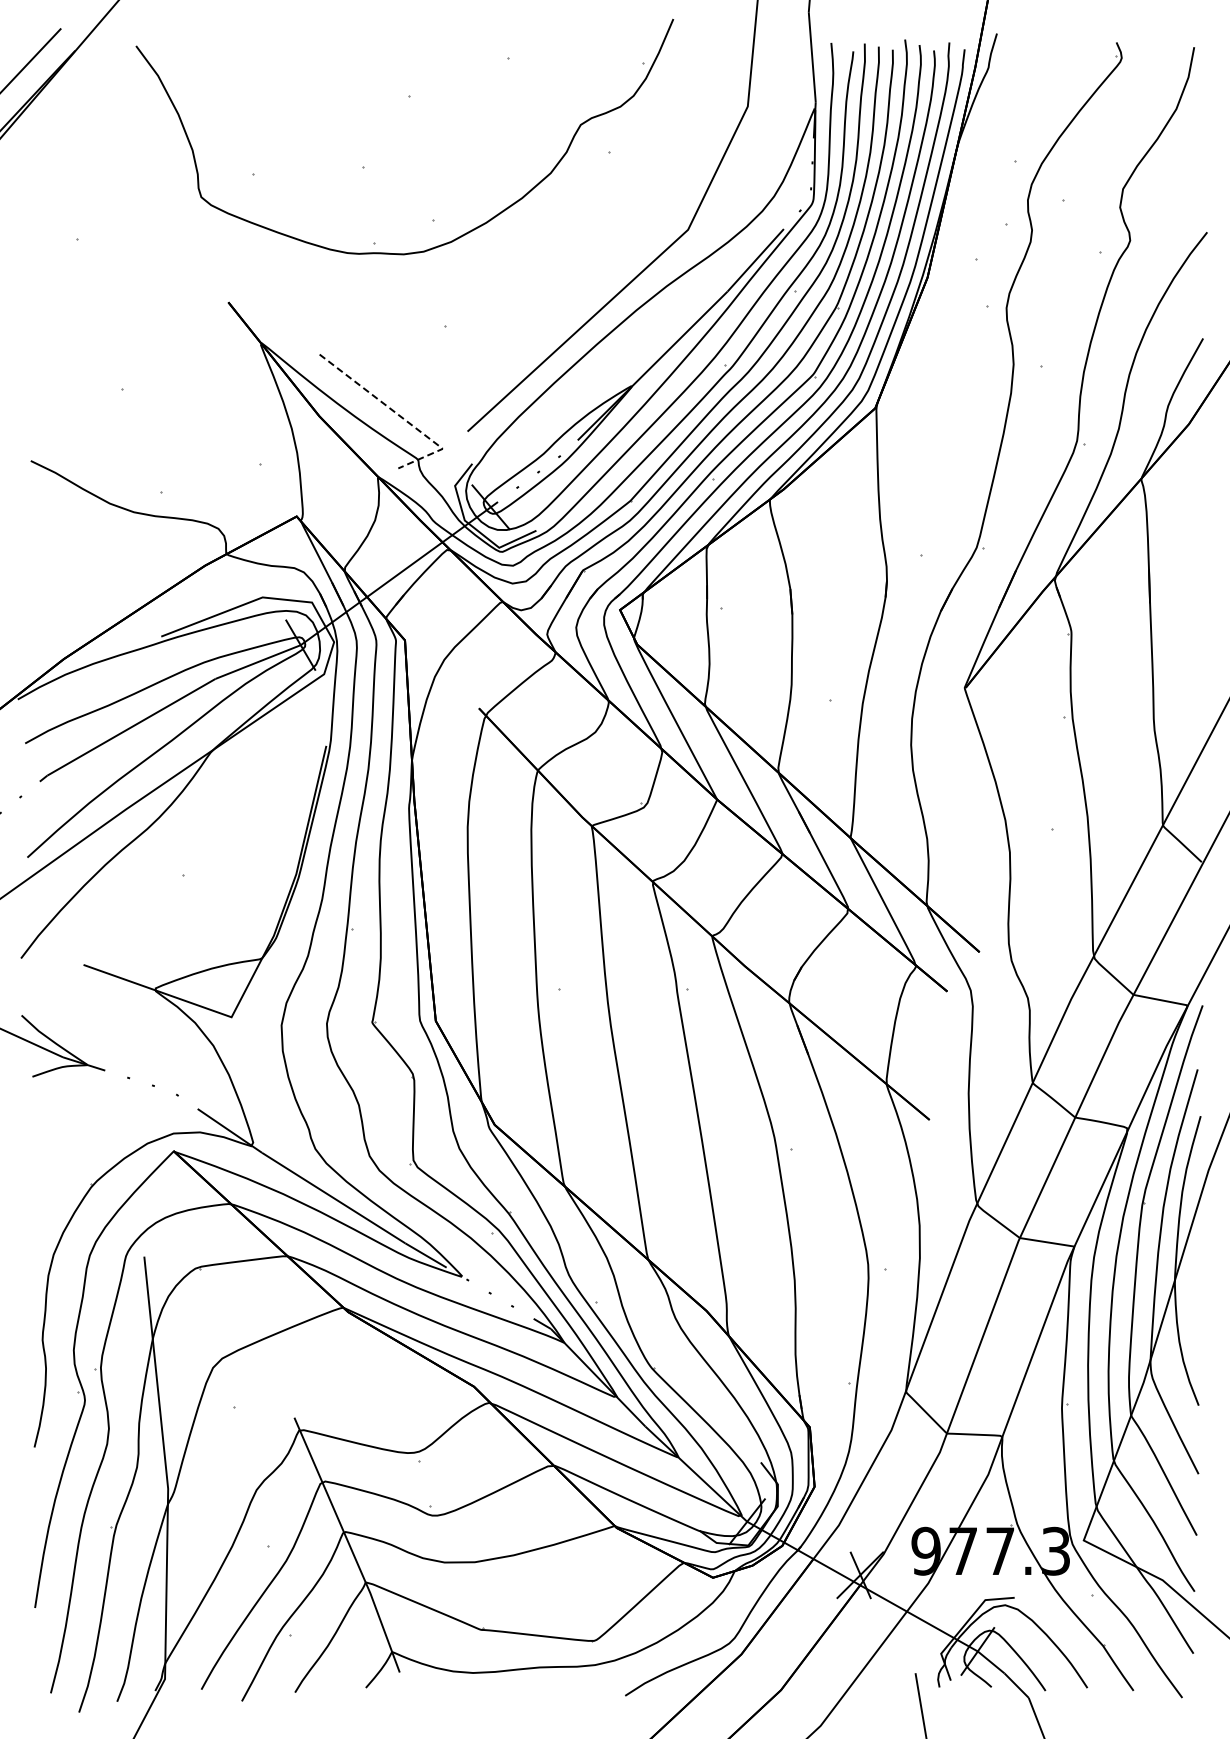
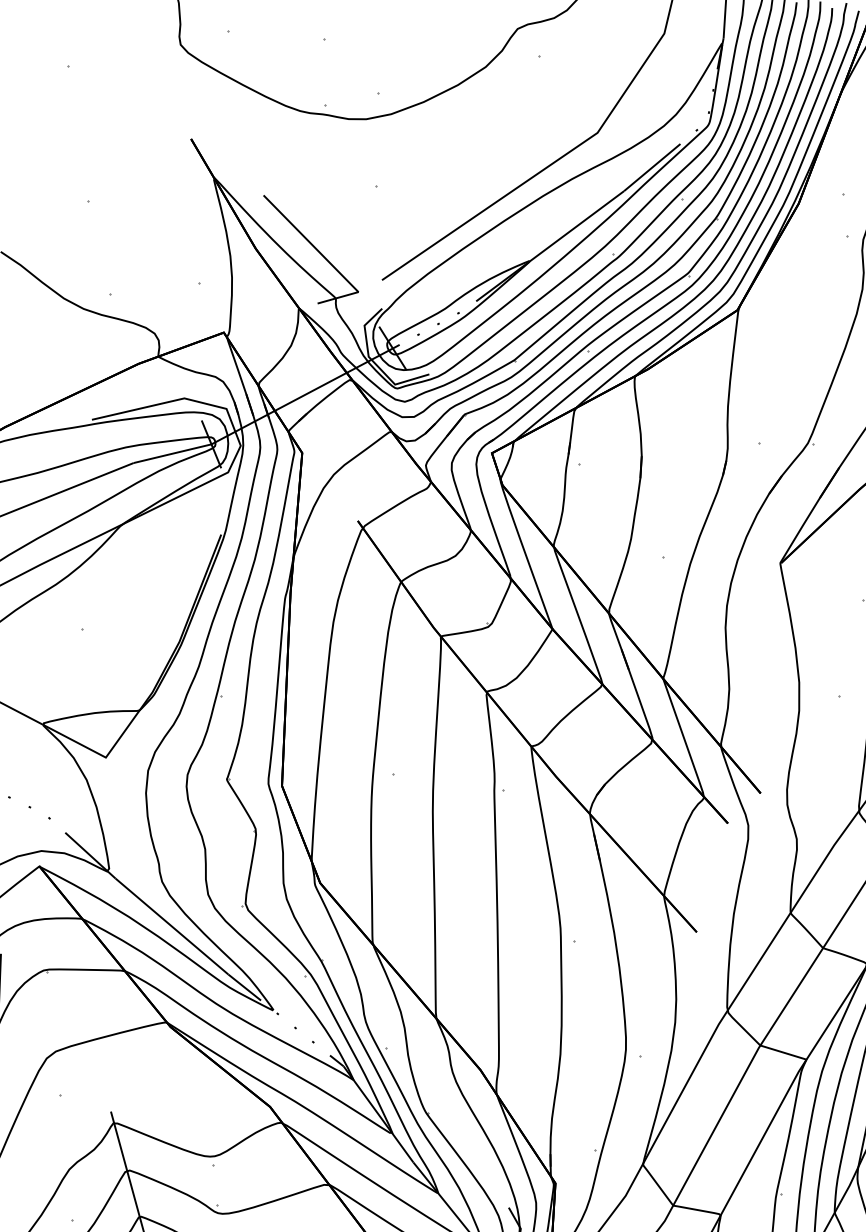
line: (400, 416) -> (325, 258), dashed -> solid

